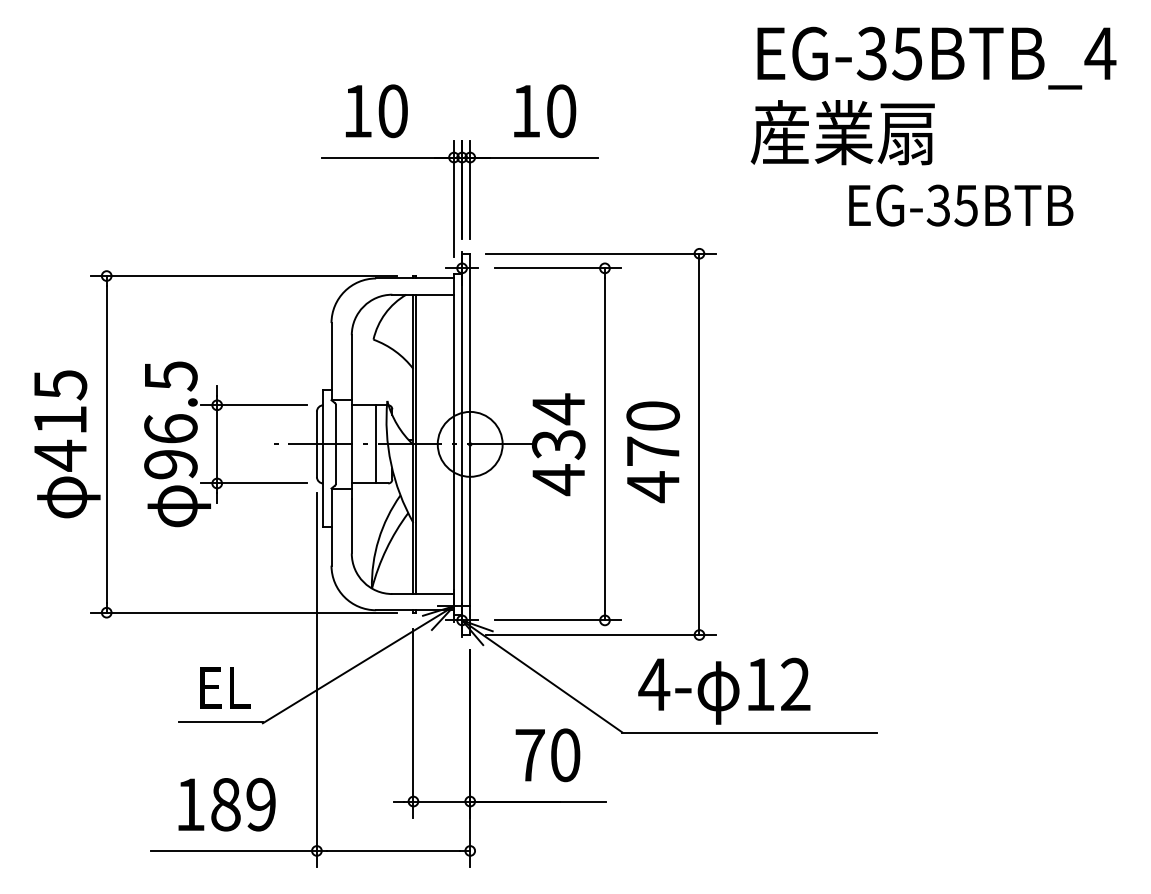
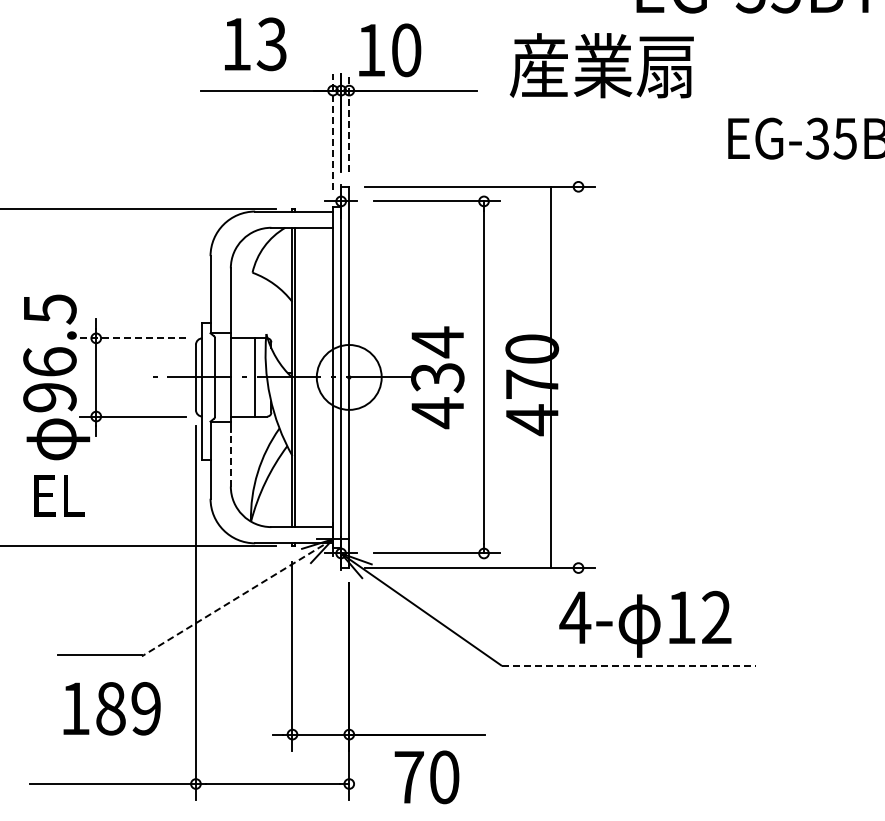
text: (392, 111) -> (271, 44), 10 -> 13
text: (545, 111) -> (390, 50), moved
text: (842, 132) -> (601, 65), moved
line: (470, 190) -> (349, 123), solid -> dashed
line: (454, 198) -> (333, 131), solid -> dashed
line: (253, 405) -> (132, 338), solid -> dashed
line: (699, 444) -> (550, 377), moved
line: (351, 525) -> (230, 458), solid -> dashed
line: (358, 665) -> (237, 598), solid -> dashed
text: (225, 687) -> (59, 495), moved
text: (724, 690) -> (645, 623), moved
line: (750, 732) -> (629, 665), solid -> dashed
text: (547, 755) -> (426, 777), moved
text: (226, 804) -> (111, 708), moved

